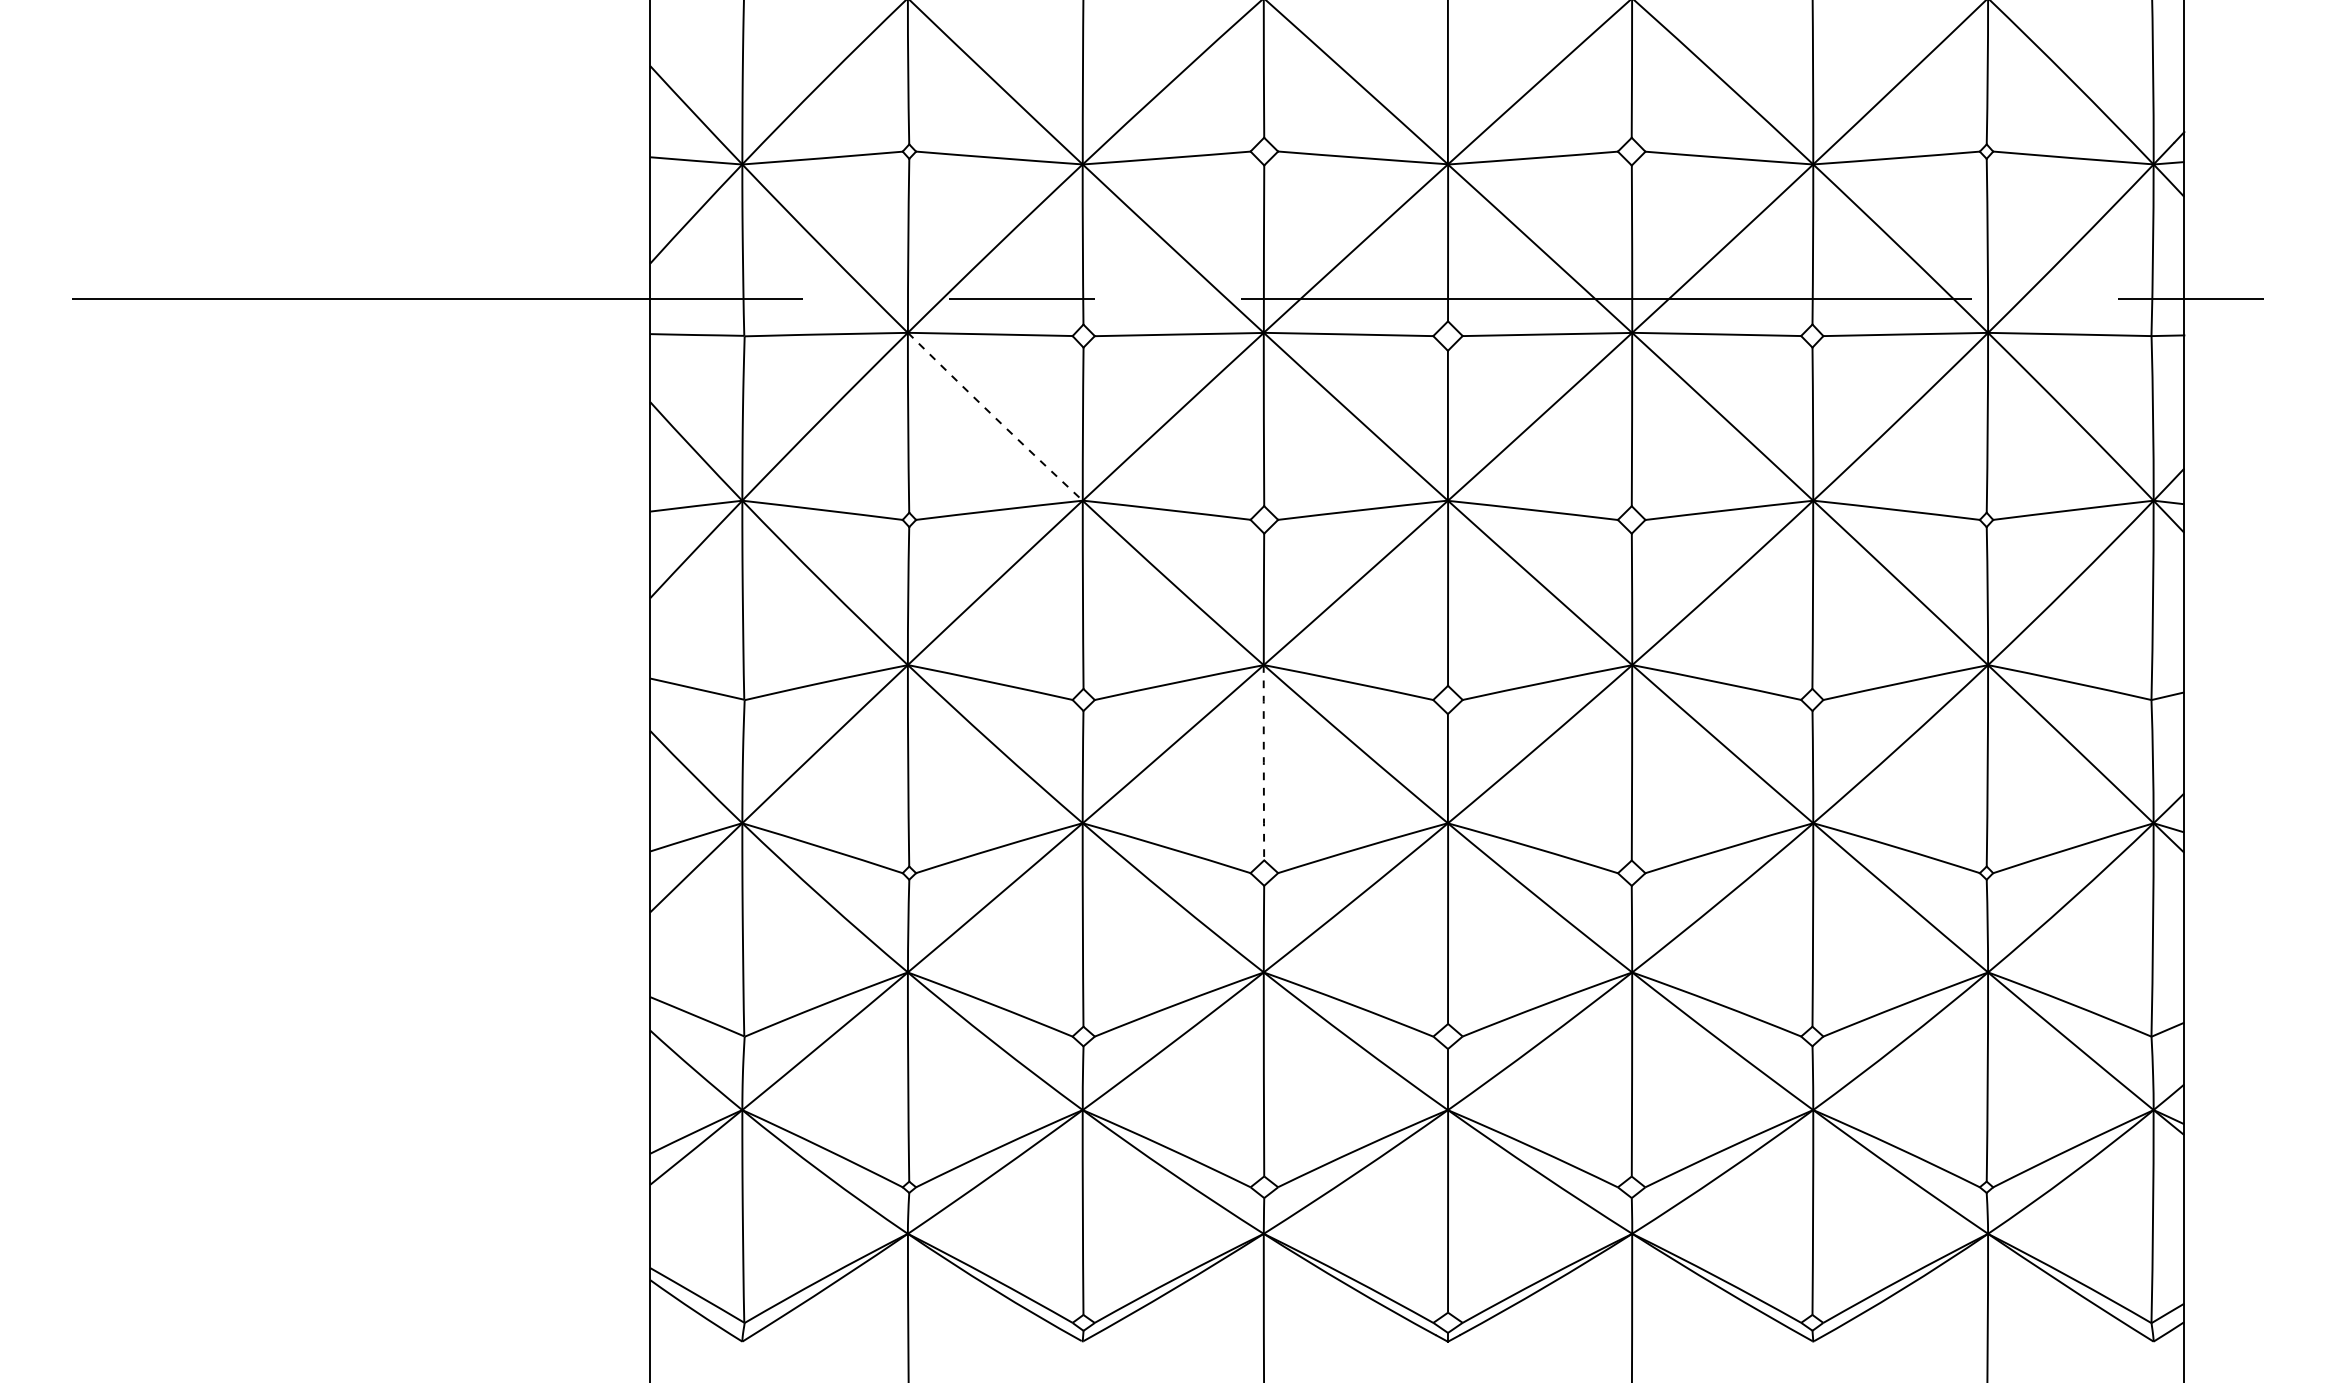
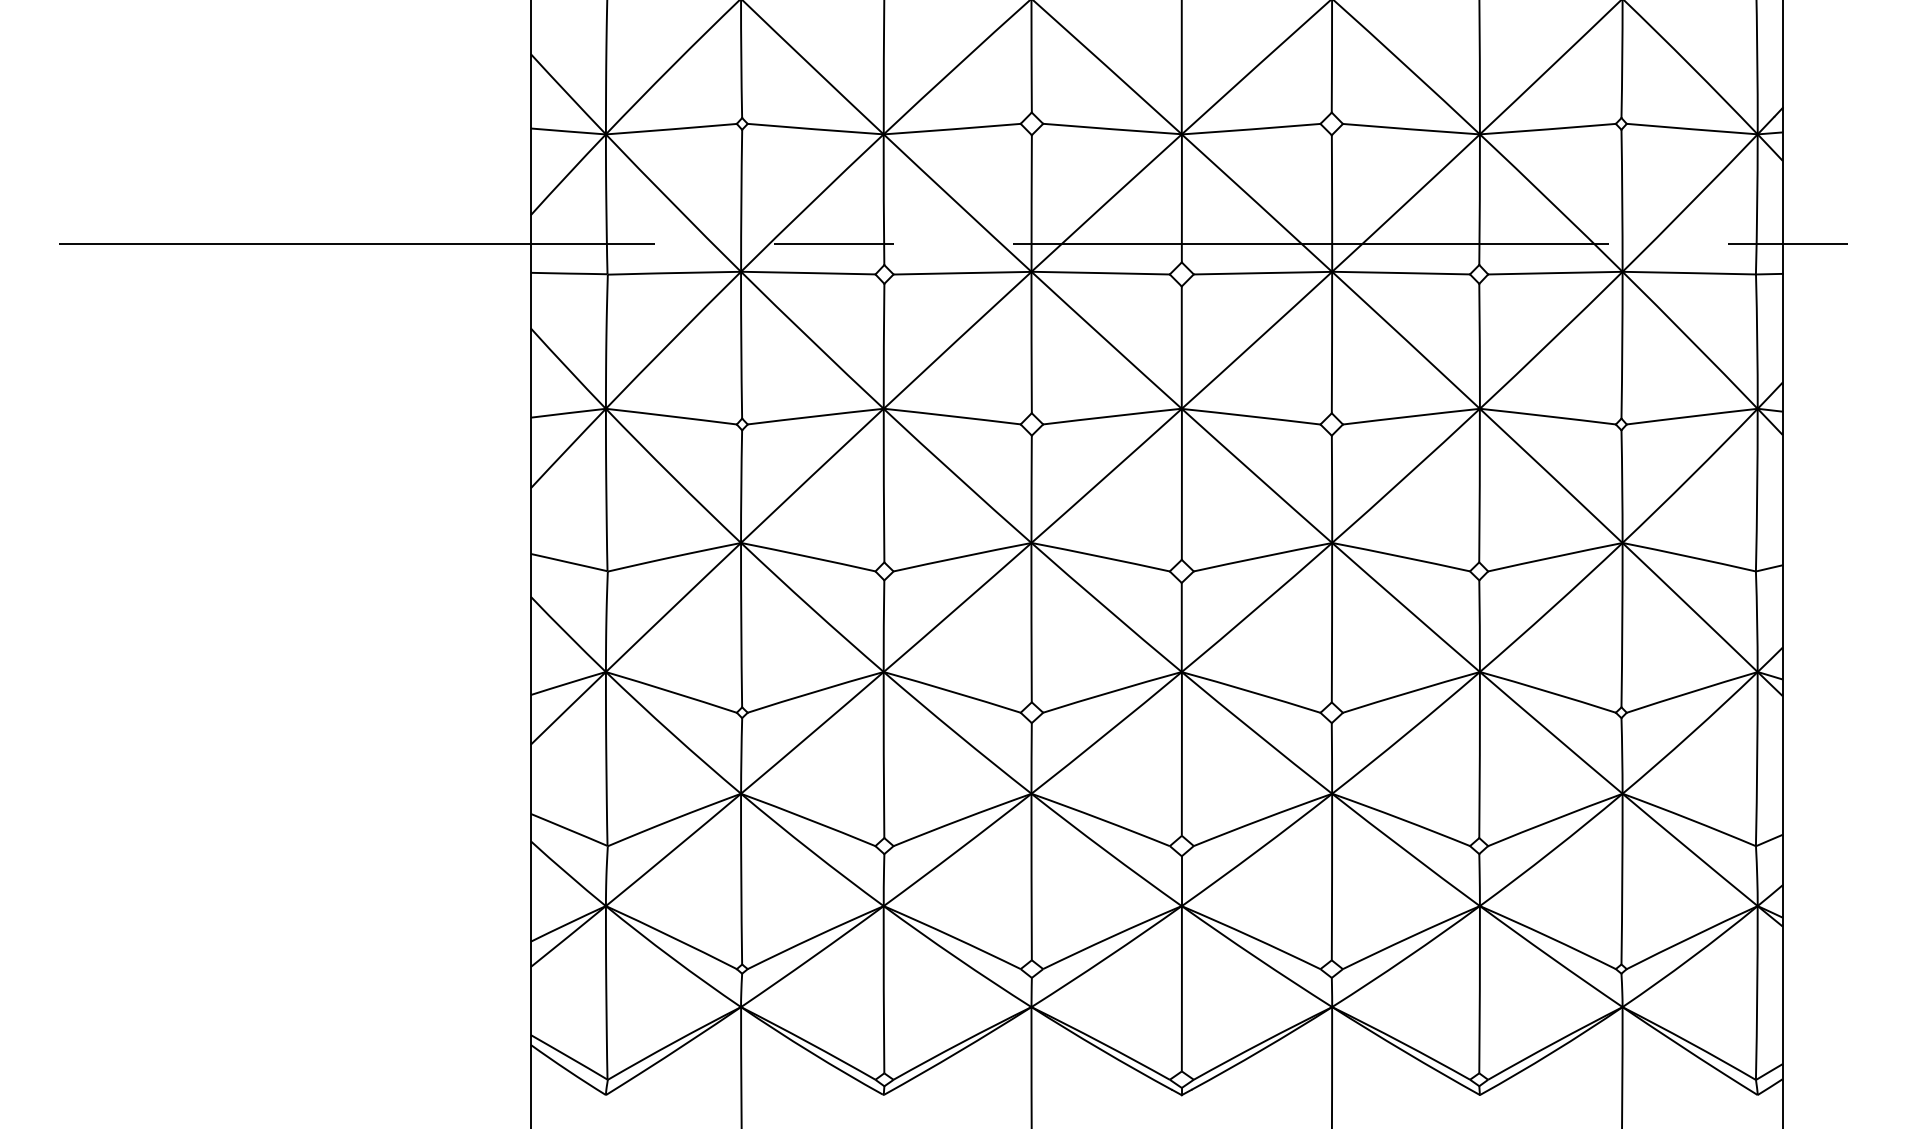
arc: (994, 417) -> (811, 340), dashed -> solid
arc: (1263, 762) -> (1031, 622), dashed -> solid

